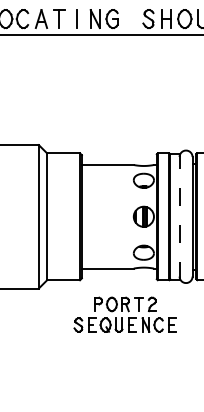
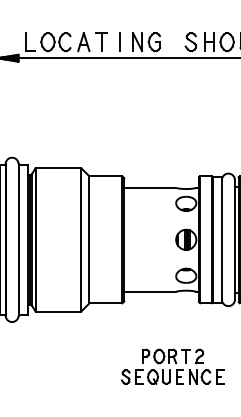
line: (179, 216) -> (221, 239), dashed -> solid
part: (125, 314) -> (172, 366), moved

